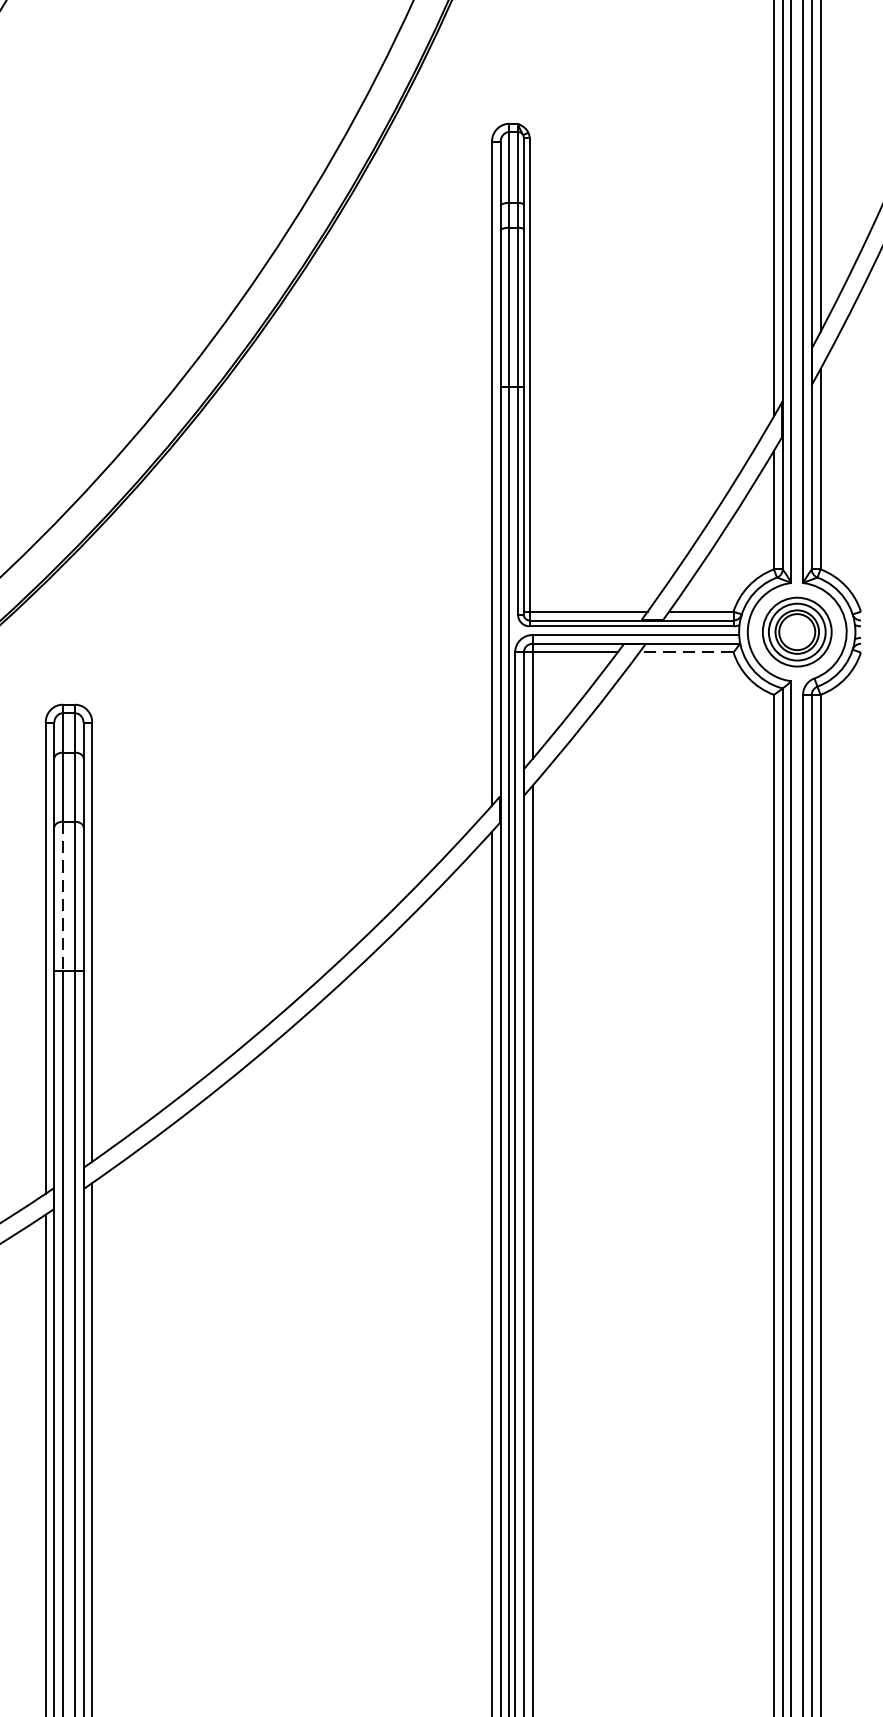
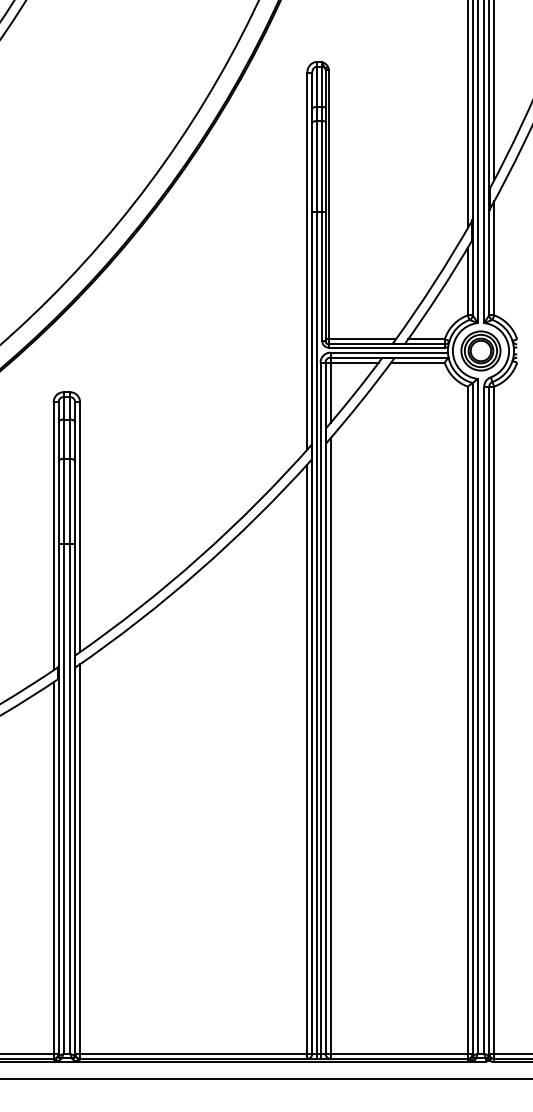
line: (687, 652) -> (418, 362), dashed -> solid
line: (62, 896) -> (63, 501), dashed -> solid

